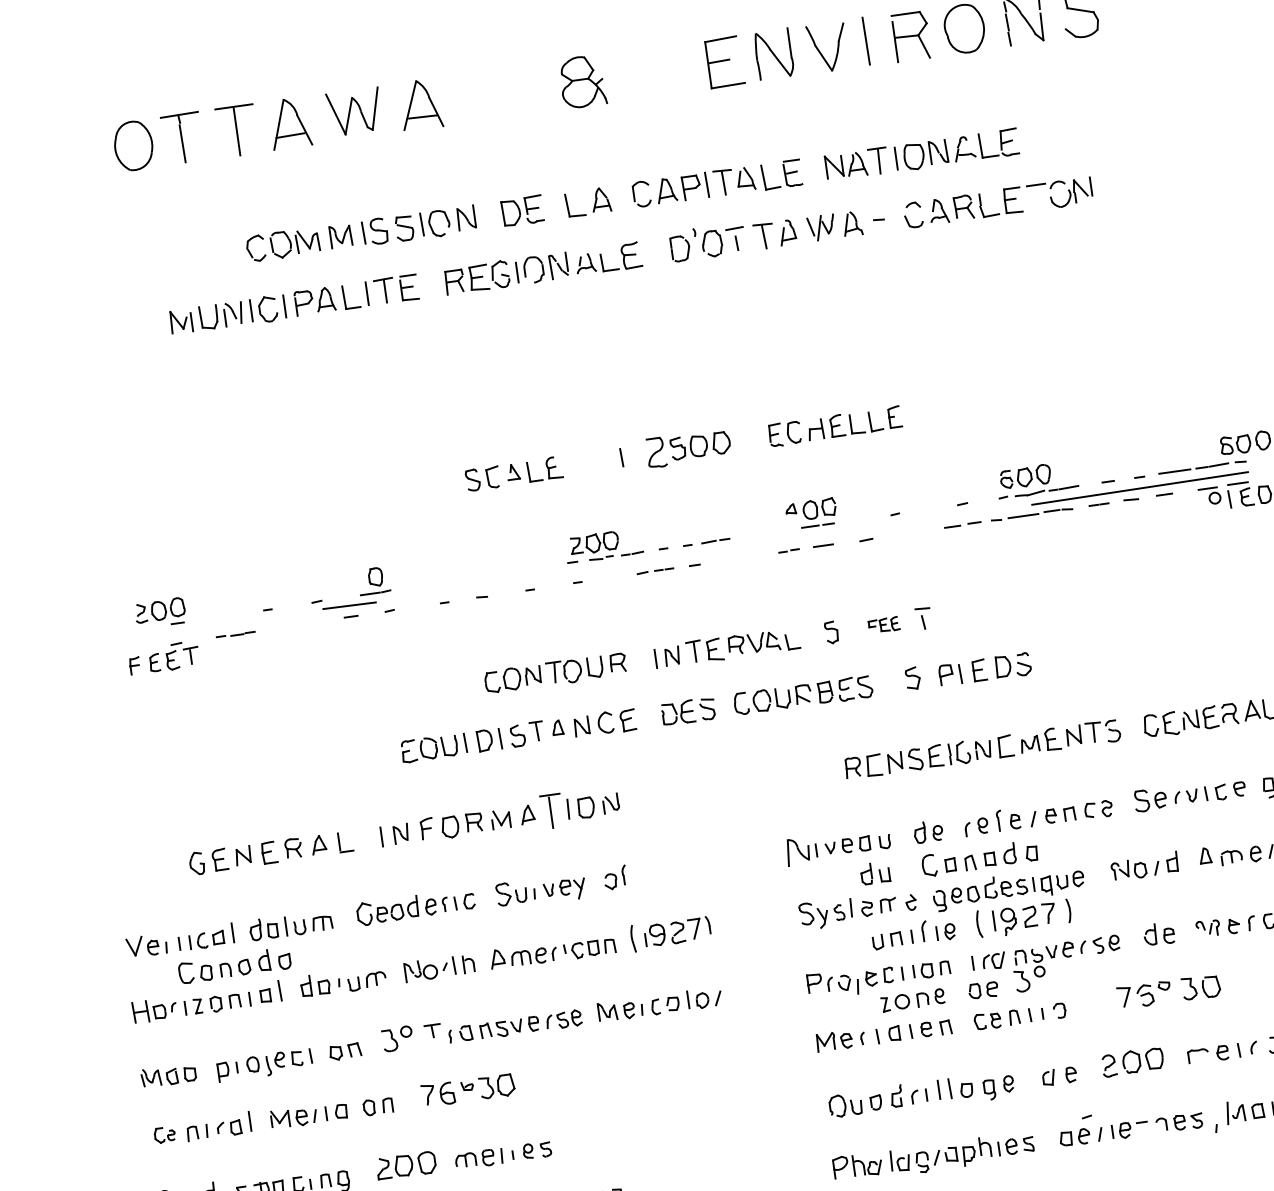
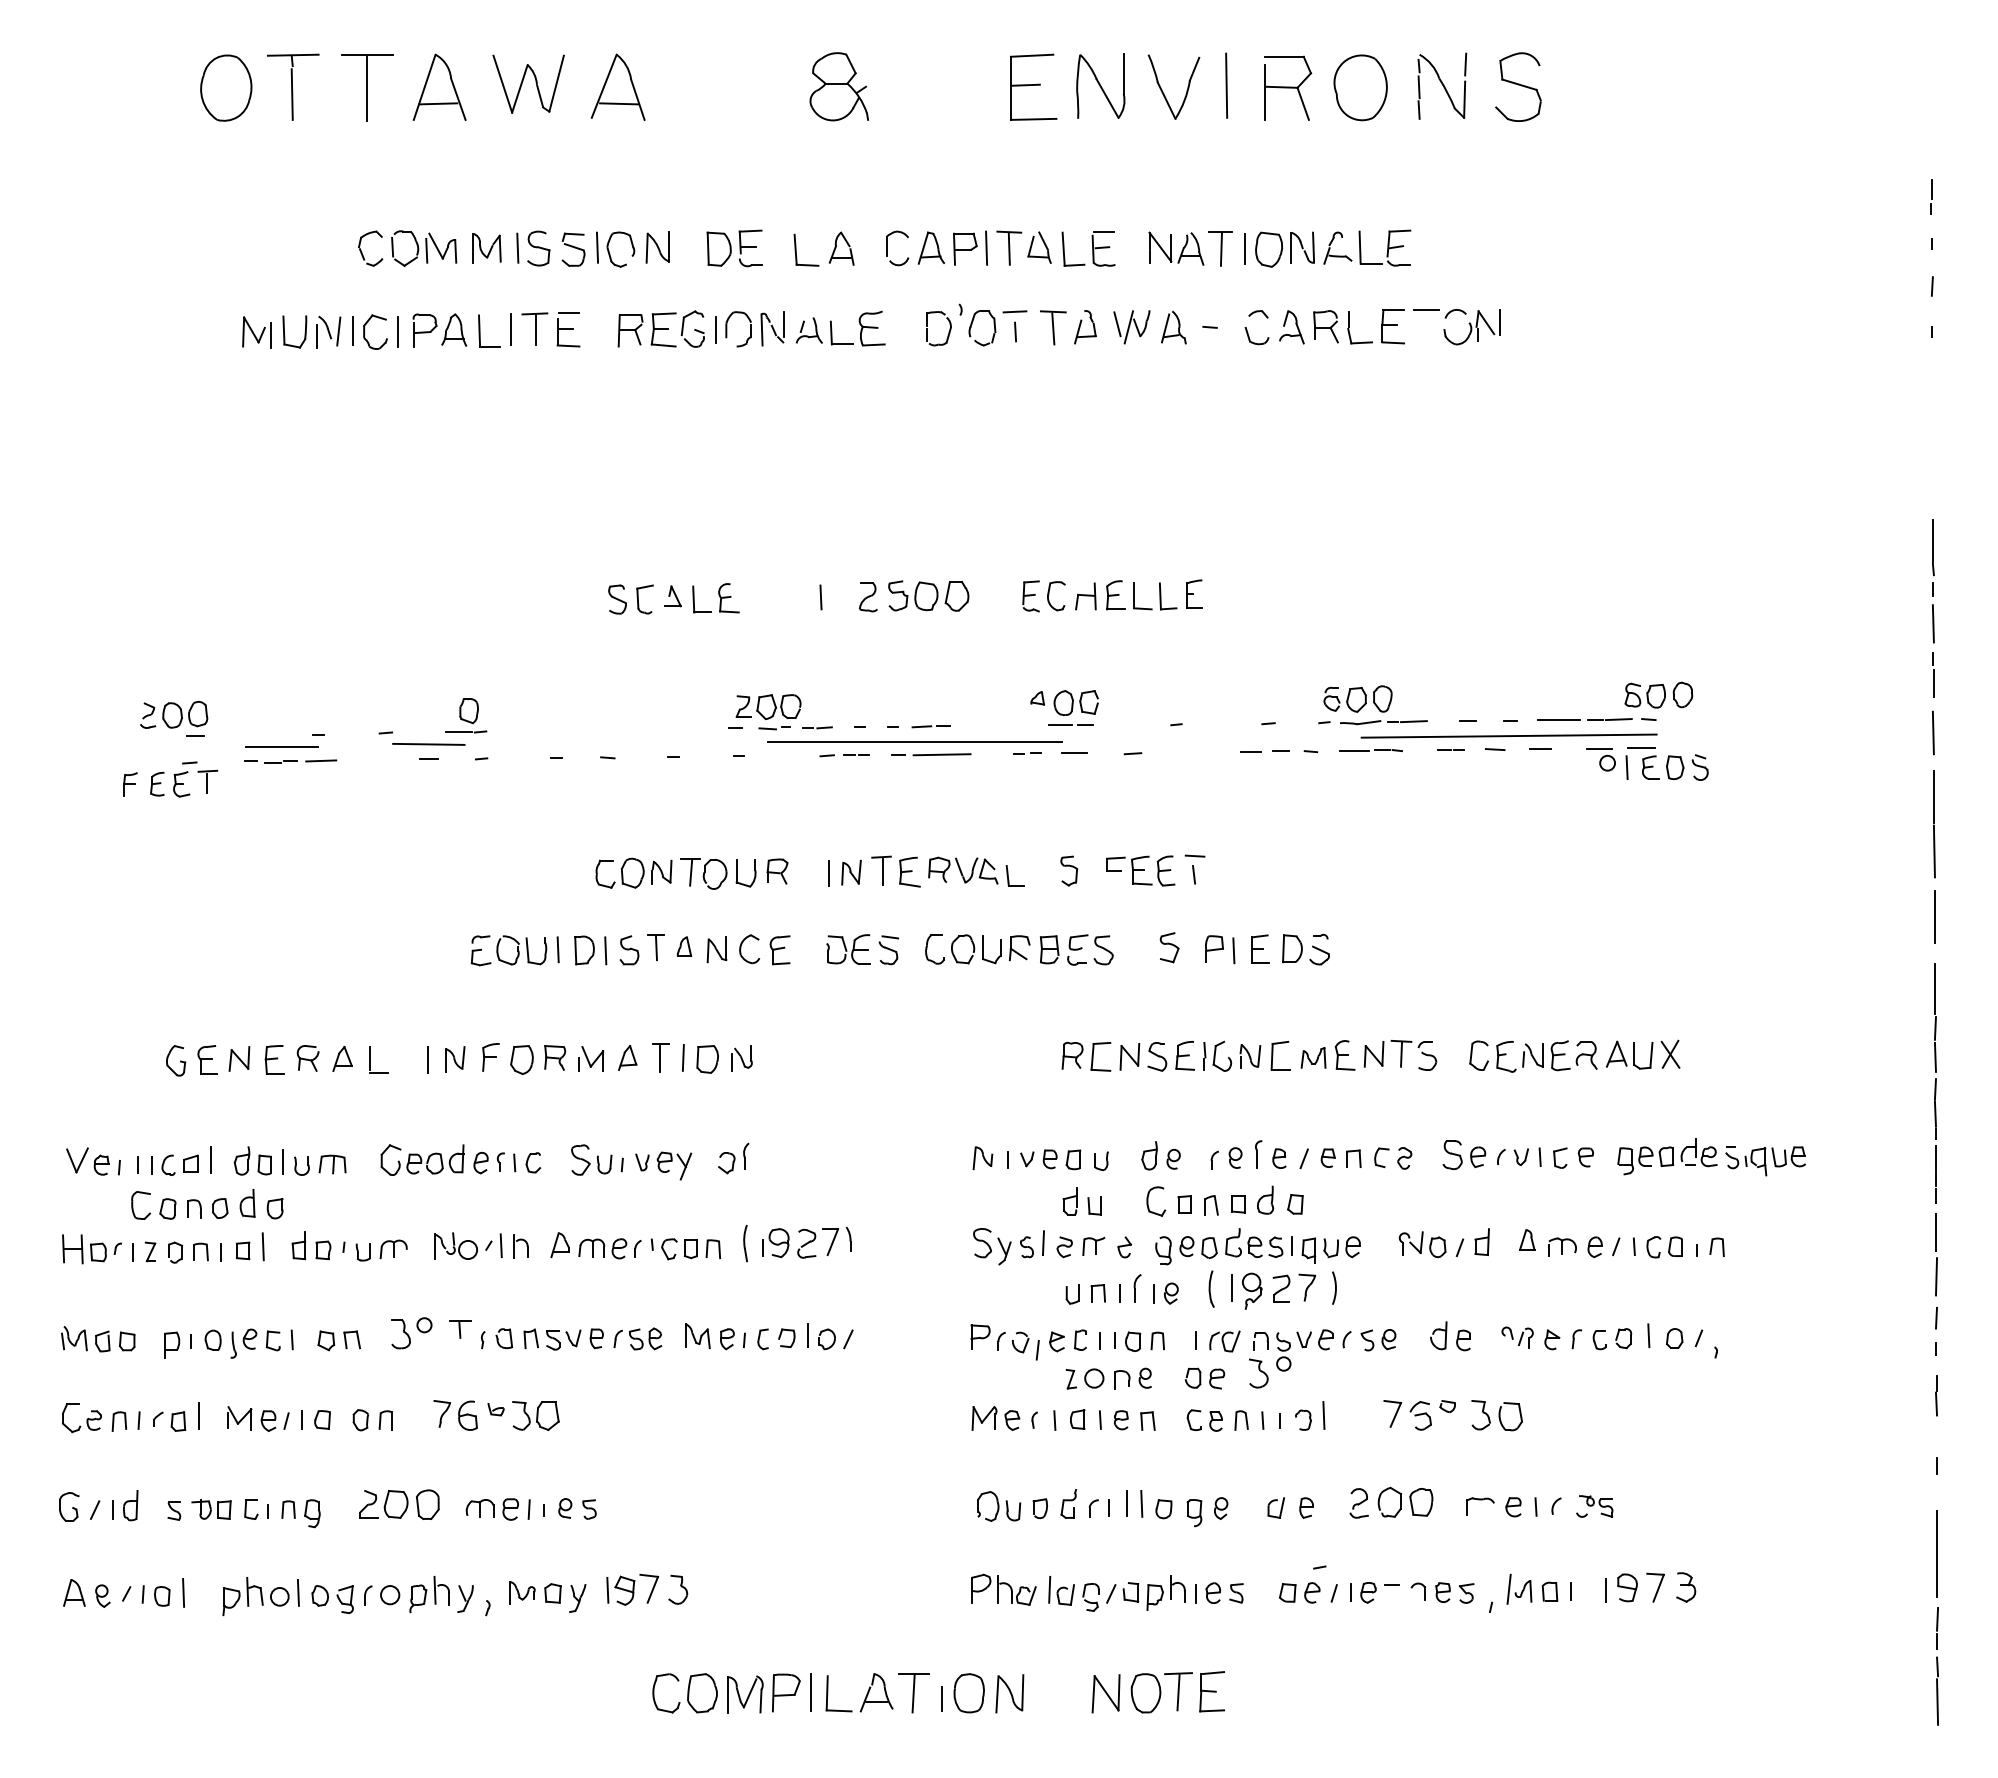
part: (656, 452) -> (868, 597), size x0.71
part: (1040, 513) -> (1370, 750), size x0.71
line: (705, 553) -> (914, 741), added
line: (726, 560) -> (941, 754), added
line: (241, 622) -> (281, 746), added
part: (883, 624) -> (1140, 870), size x1.67
line: (272, 628) -> (321, 760), added
part: (551, 811) -> (660, 1057), size x0.62
part: (797, 852) -> (982, 1158), size x0.62
line: (1074, 1005) -> (1323, 1415), added
part: (164, 1135) -> (81, 1418), size x1.43

